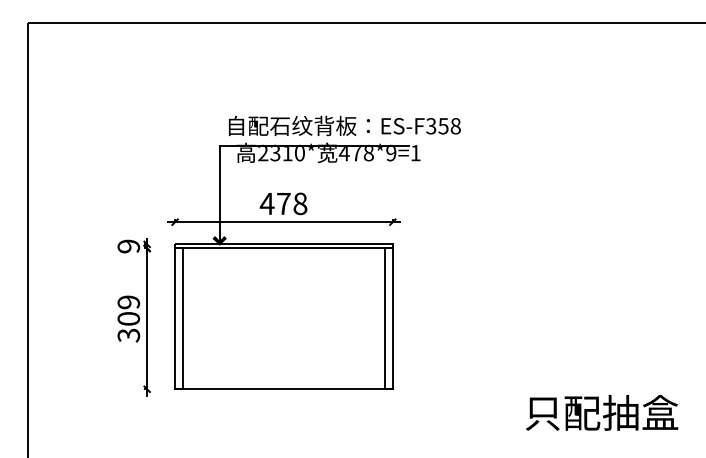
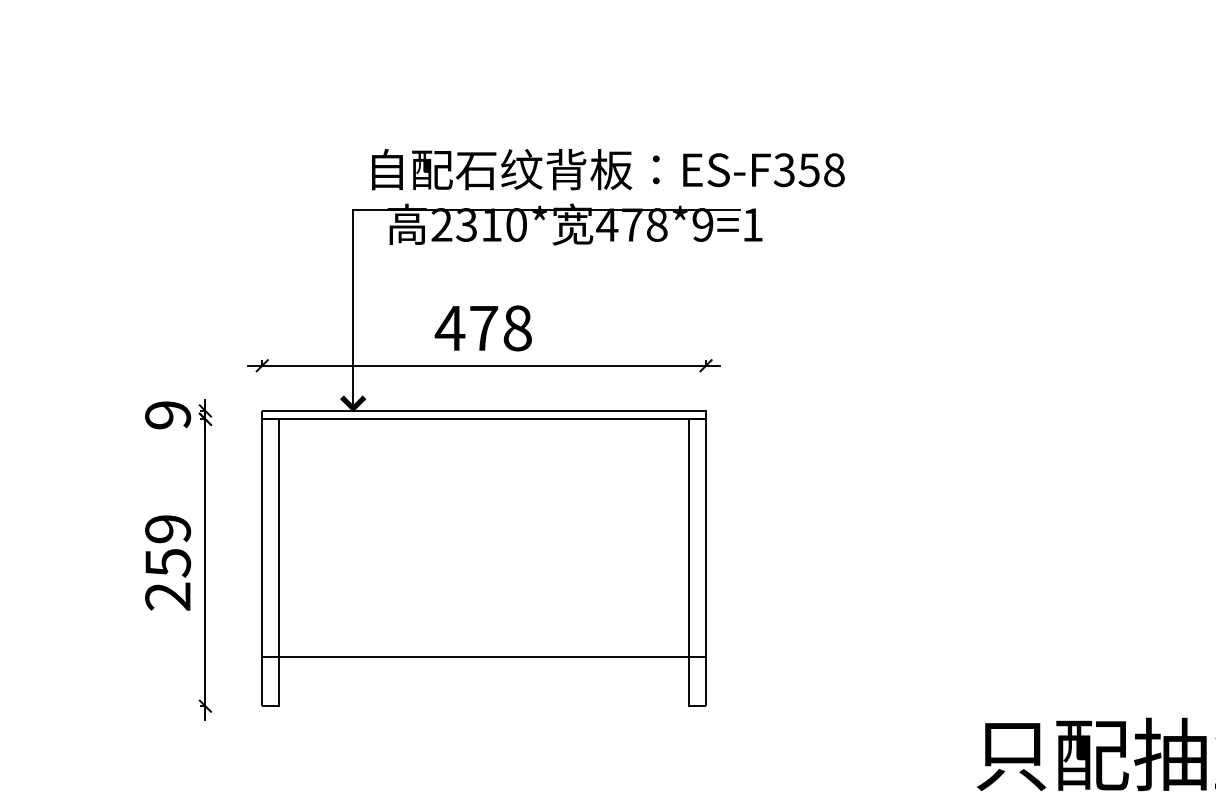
text: (128, 327) -> (167, 580), 309 -> 259
line: (283, 389) -> (483, 657), moved

